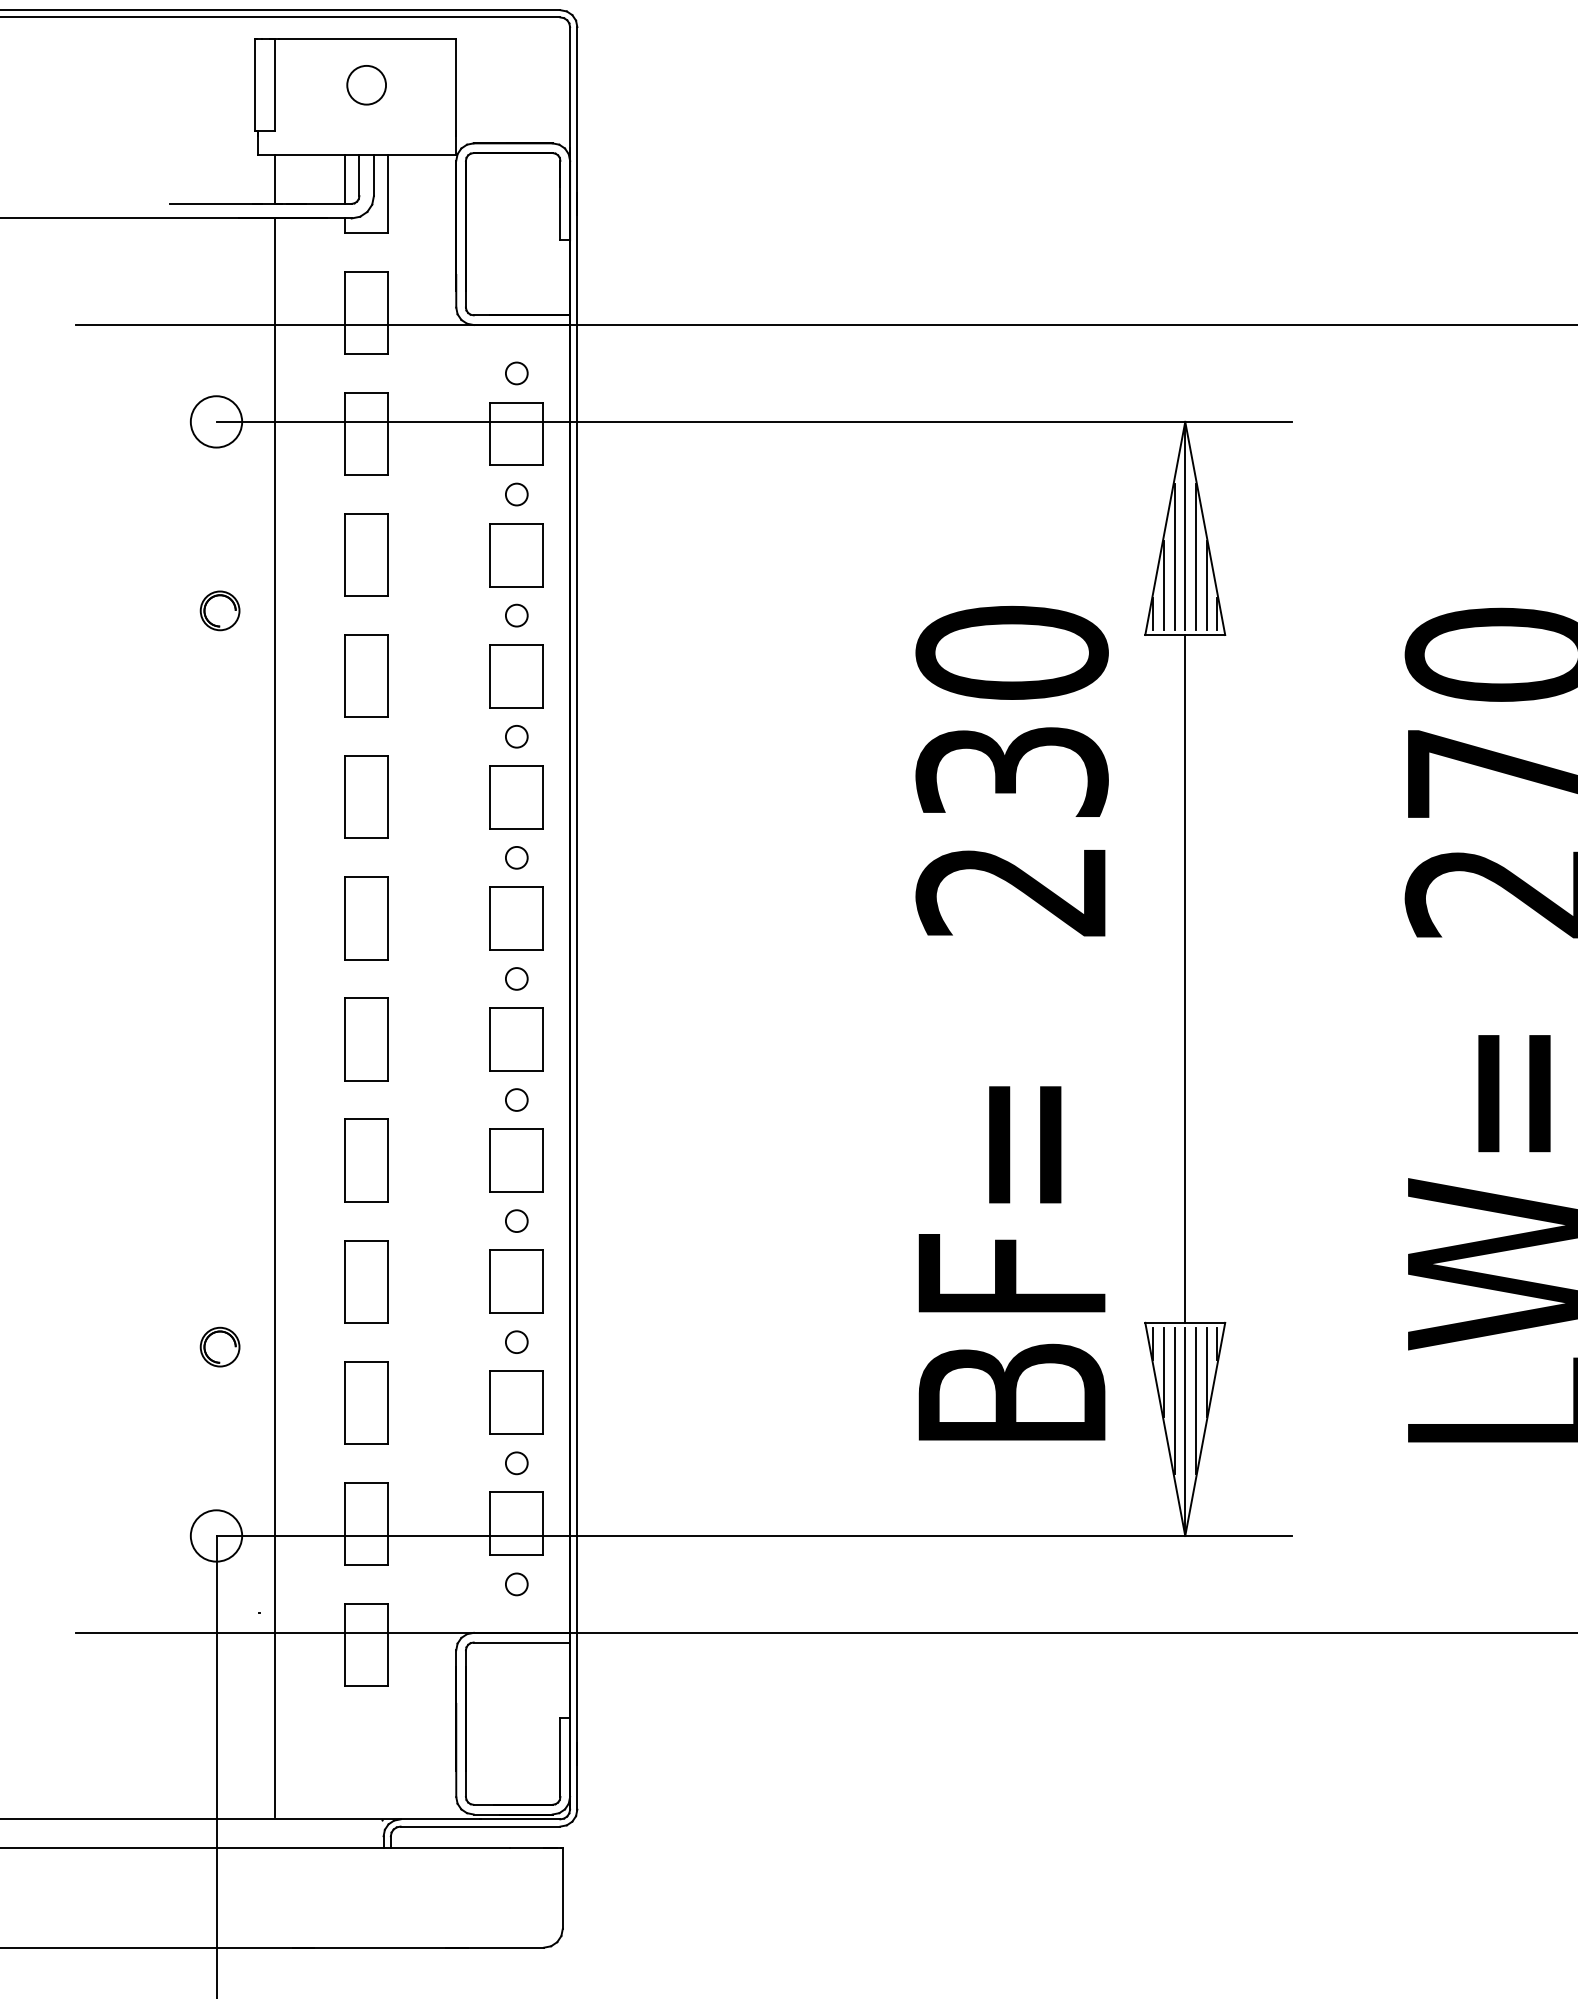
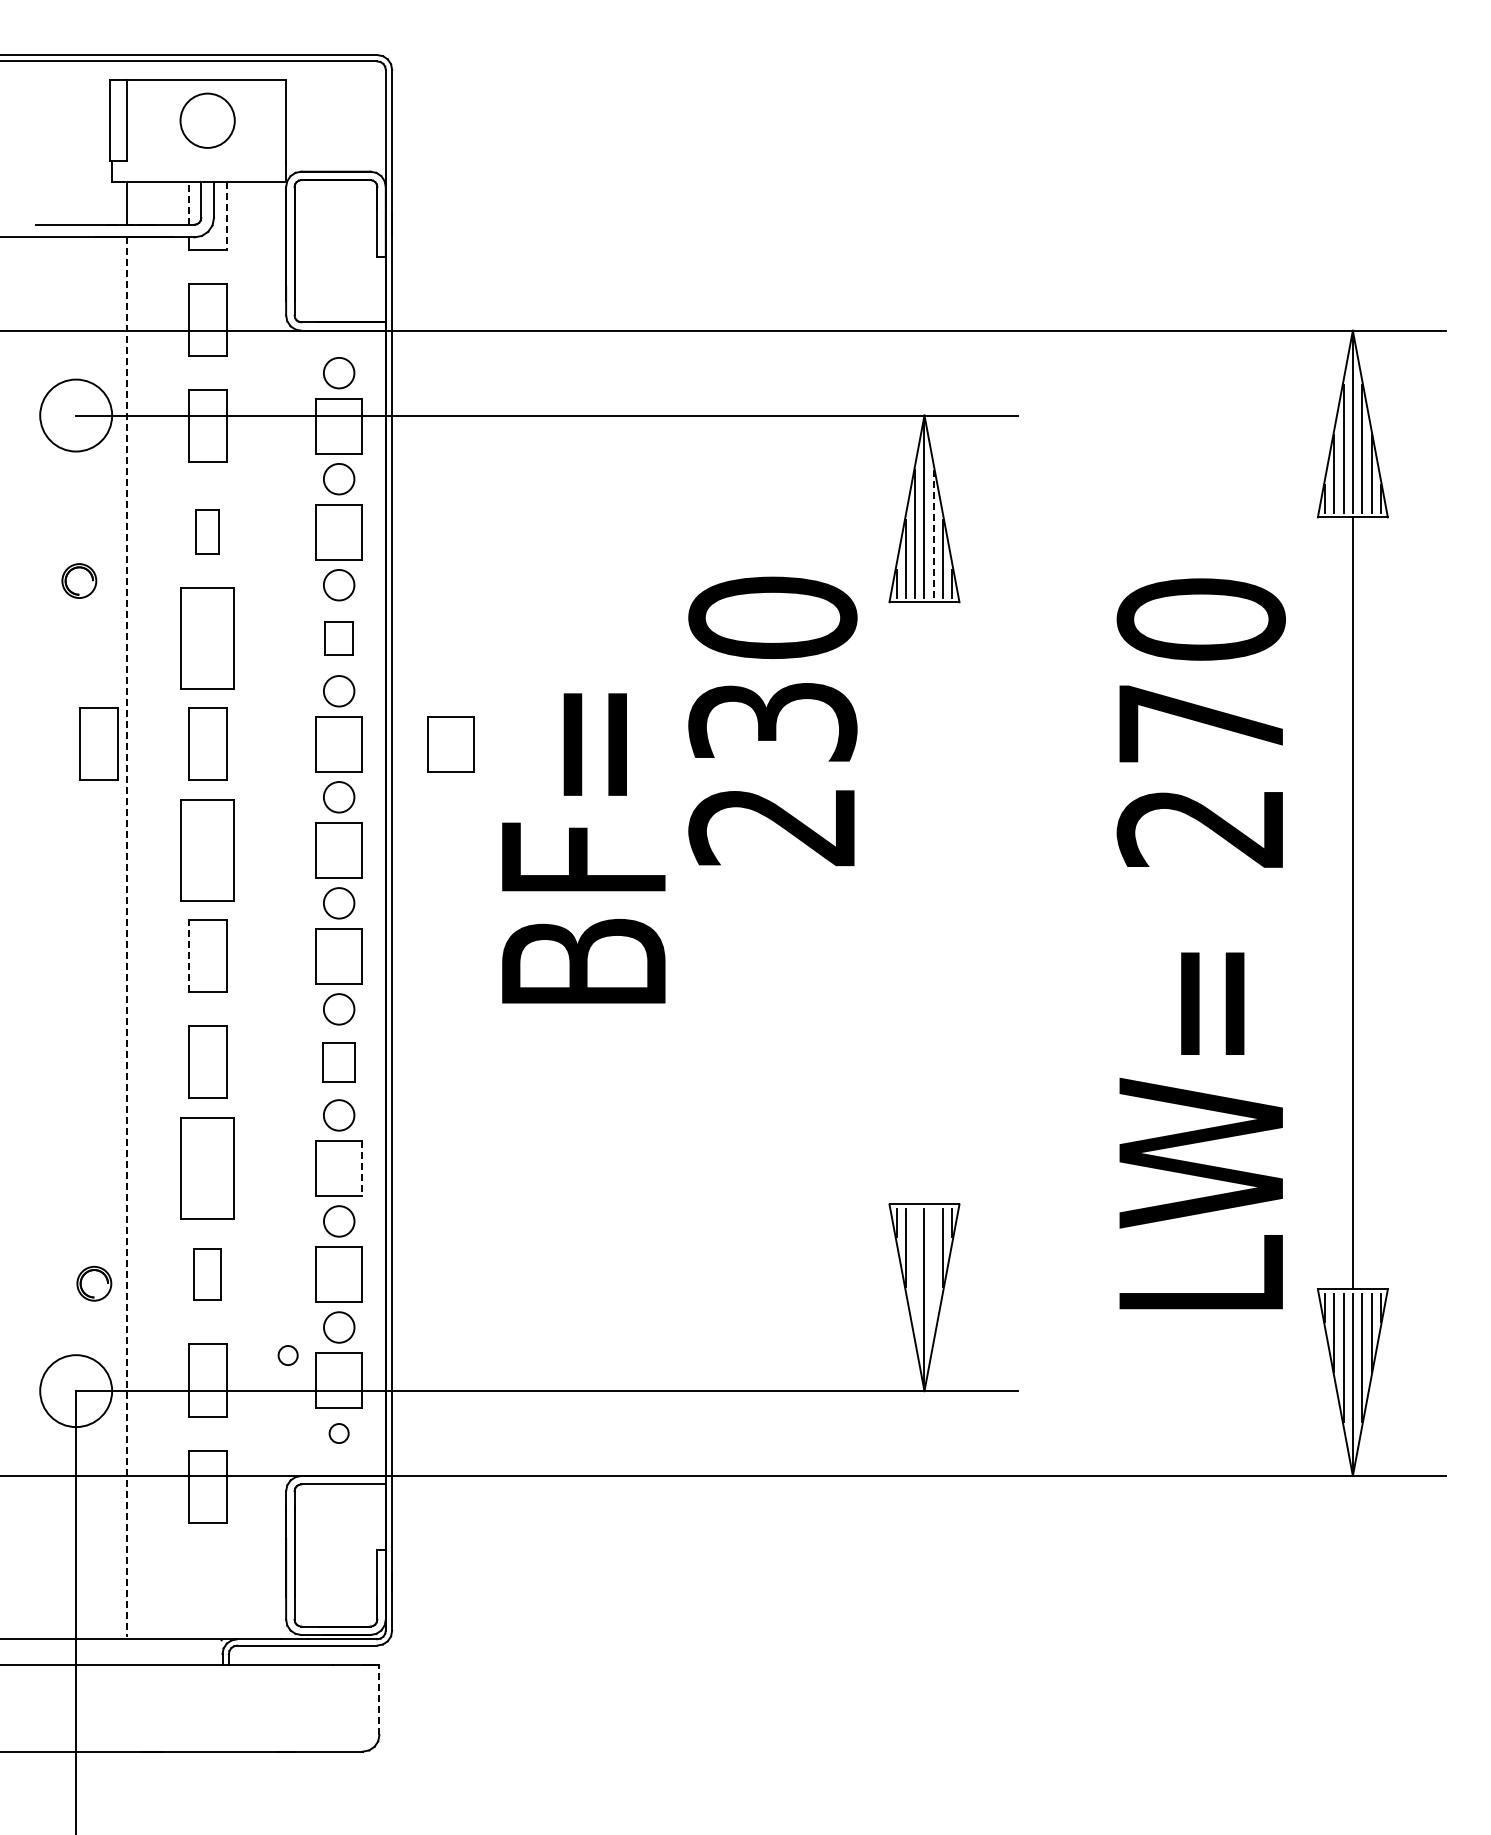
circle: (366, 84) -> (207, 120), size x1.6
line: (344, 179) -> (188, 203), solid -> dashed
line: (388, 194) -> (226, 216), solid -> dashed
circle: (516, 372) -> (338, 372), size x1.6
circle: (215, 421) -> (75, 415), size x1.6
circle: (516, 493) -> (338, 478), size x1.6
part: (366, 554) -> (207, 531), size x0.6
line: (1195, 556) -> (933, 533), solid -> dashed
circle: (516, 614) -> (338, 584), size x1.6
part: (366, 675) -> (207, 637), size x1.4
part: (516, 676) -> (338, 638), size x0.6
circle: (516, 735) -> (338, 690), size x1.6
part: (241, 796) -> (98, 743), added
part: (643, 797) -> (450, 744), added
circle: (516, 856) -> (338, 796), size x1.6
part: (366, 917) -> (207, 849), size x1.4
circle: (516, 977) -> (338, 902), size x1.6
line: (1185, 979) -> (924, 903), removed
line: (275, 1017) -> (127, 937), solid -> dashed
line: (344, 1038) -> (188, 955), solid -> dashed
circle: (516, 1099) -> (338, 1008), size x1.6
part: (516, 1160) -> (338, 1062), size x0.7
circle: (516, 1220) -> (338, 1114), size x1.6
text: (1011, 1263) -> (583, 848), moved
part: (366, 1280) -> (207, 1167), size x1.4
line: (543, 1281) -> (362, 1168), solid -> dashed
circle: (516, 1342) -> (338, 1221), size x1.6
part: (220, 1346) -> (94, 1283), moved
line: (1174, 1400) -> (915, 1272), removed
line: (1195, 1400) -> (933, 1272), removed
part: (366, 1402) -> (207, 1274), size x0.7
circle: (516, 1463) -> (338, 1327), size x1.6
circle: (457, 1495) -> (287, 1355), added
circle: (215, 1535) -> (75, 1390), size x1.6
line: (562, 1888) -> (379, 1699), solid -> dashed

